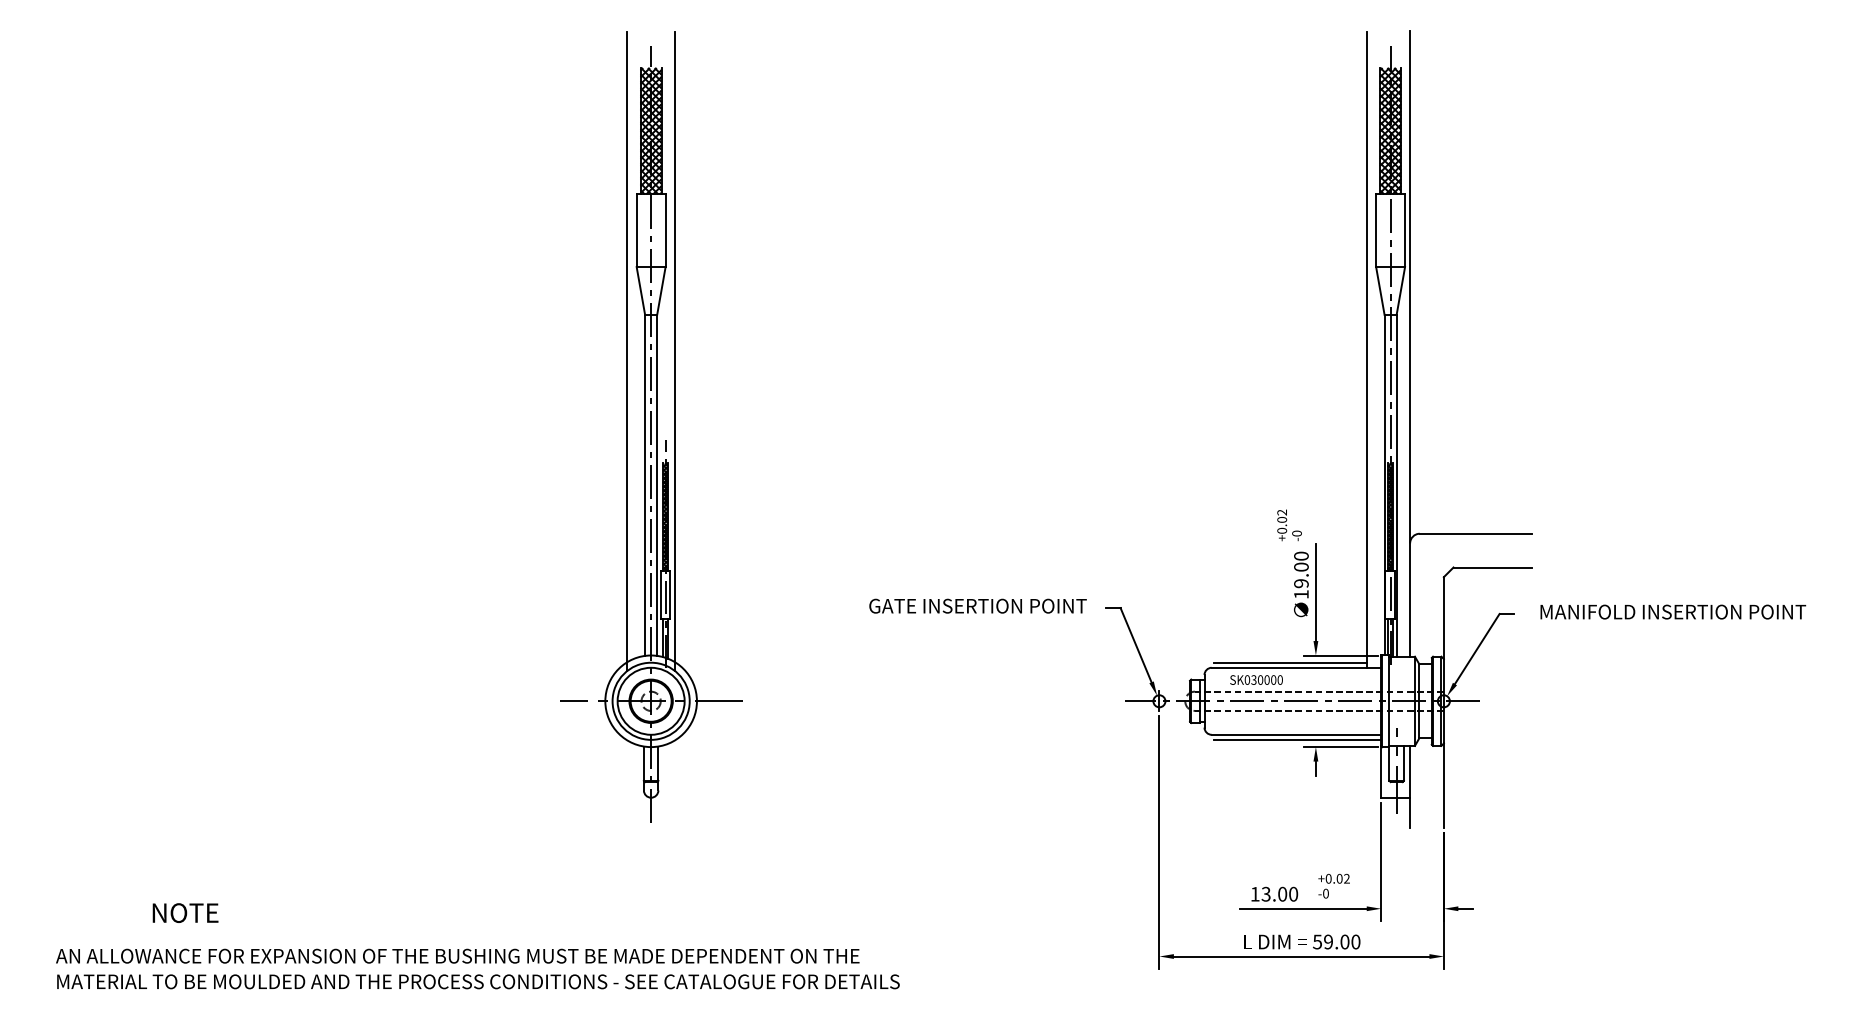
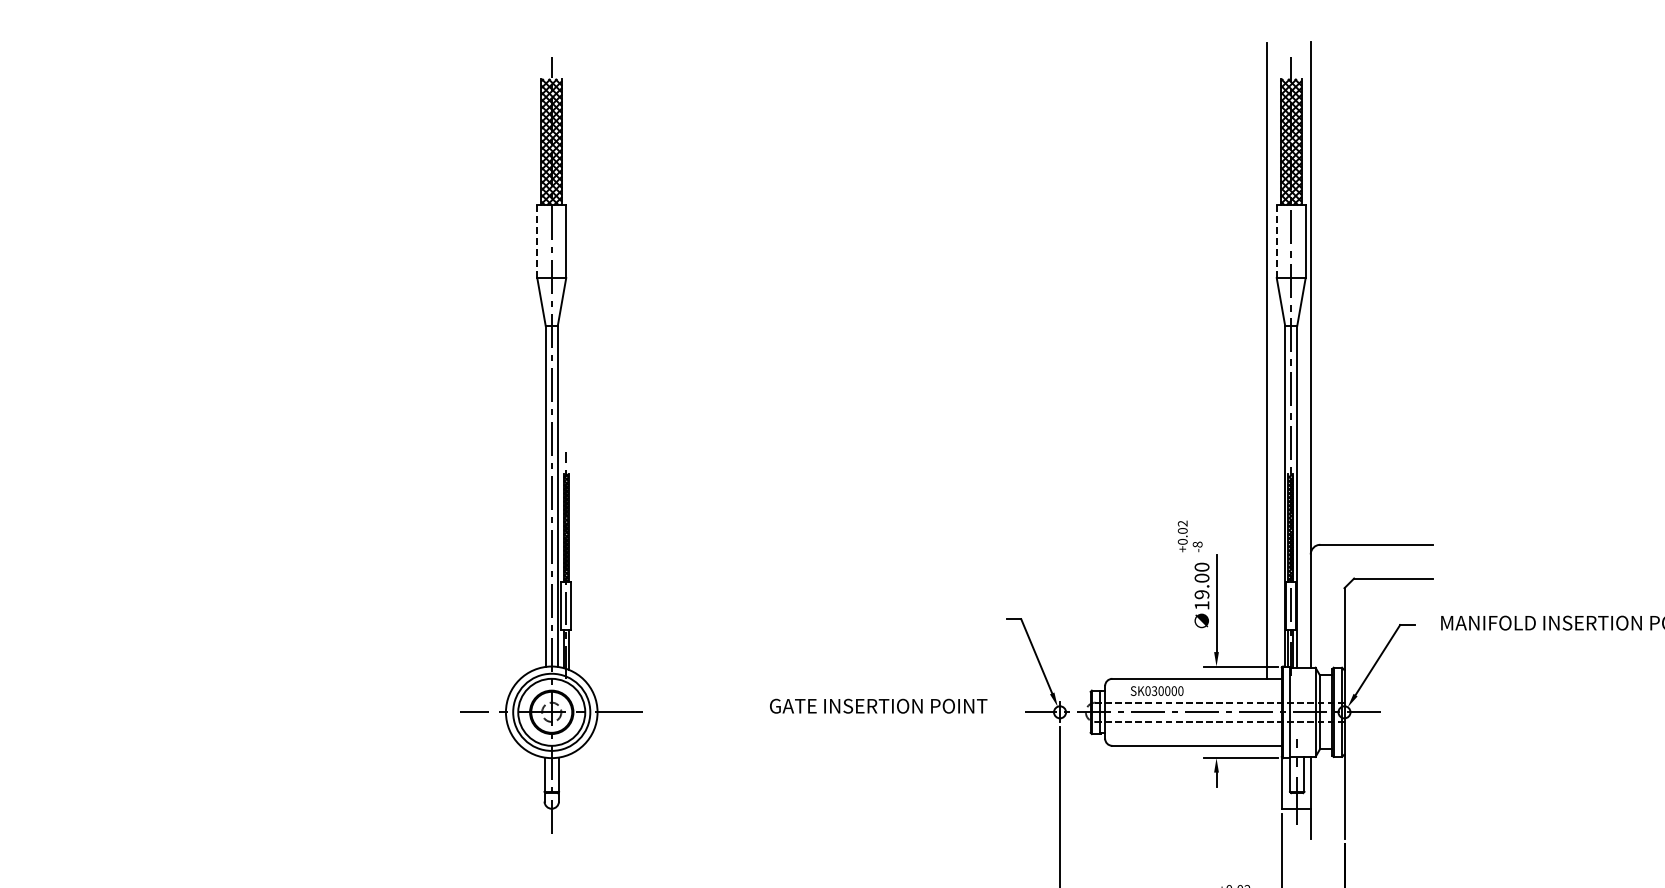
line: (636, 231) -> (537, 242), solid -> dashed
line: (1376, 231) -> (1277, 242), solid -> dashed
line: (627, 351) -> (528, 362), removed
line: (675, 351) -> (576, 362), removed
text: (1297, 533) -> (1198, 544), -0 -> -8
text: (977, 605) -> (878, 705), moved
line: (1290, 662) -> (1191, 673), removed
line: (1297, 739) -> (1198, 750), removed

